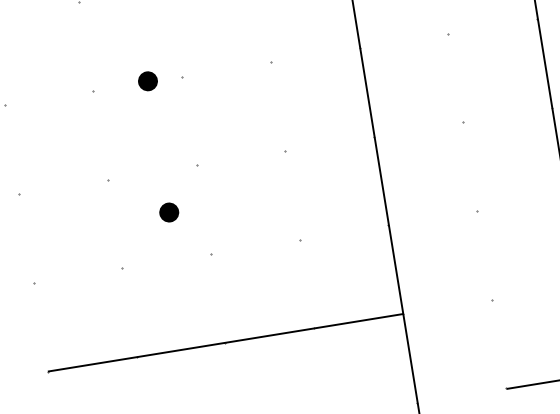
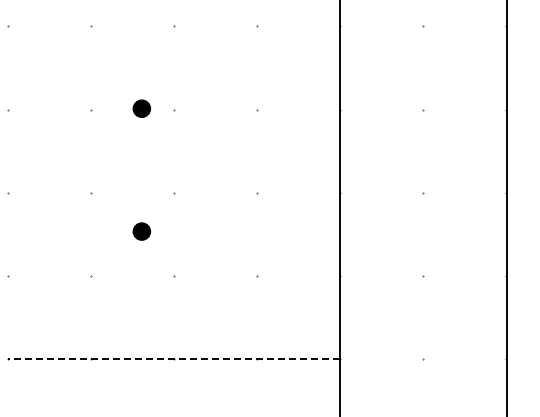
line: (224, 342) -> (173, 358), solid -> dashed

